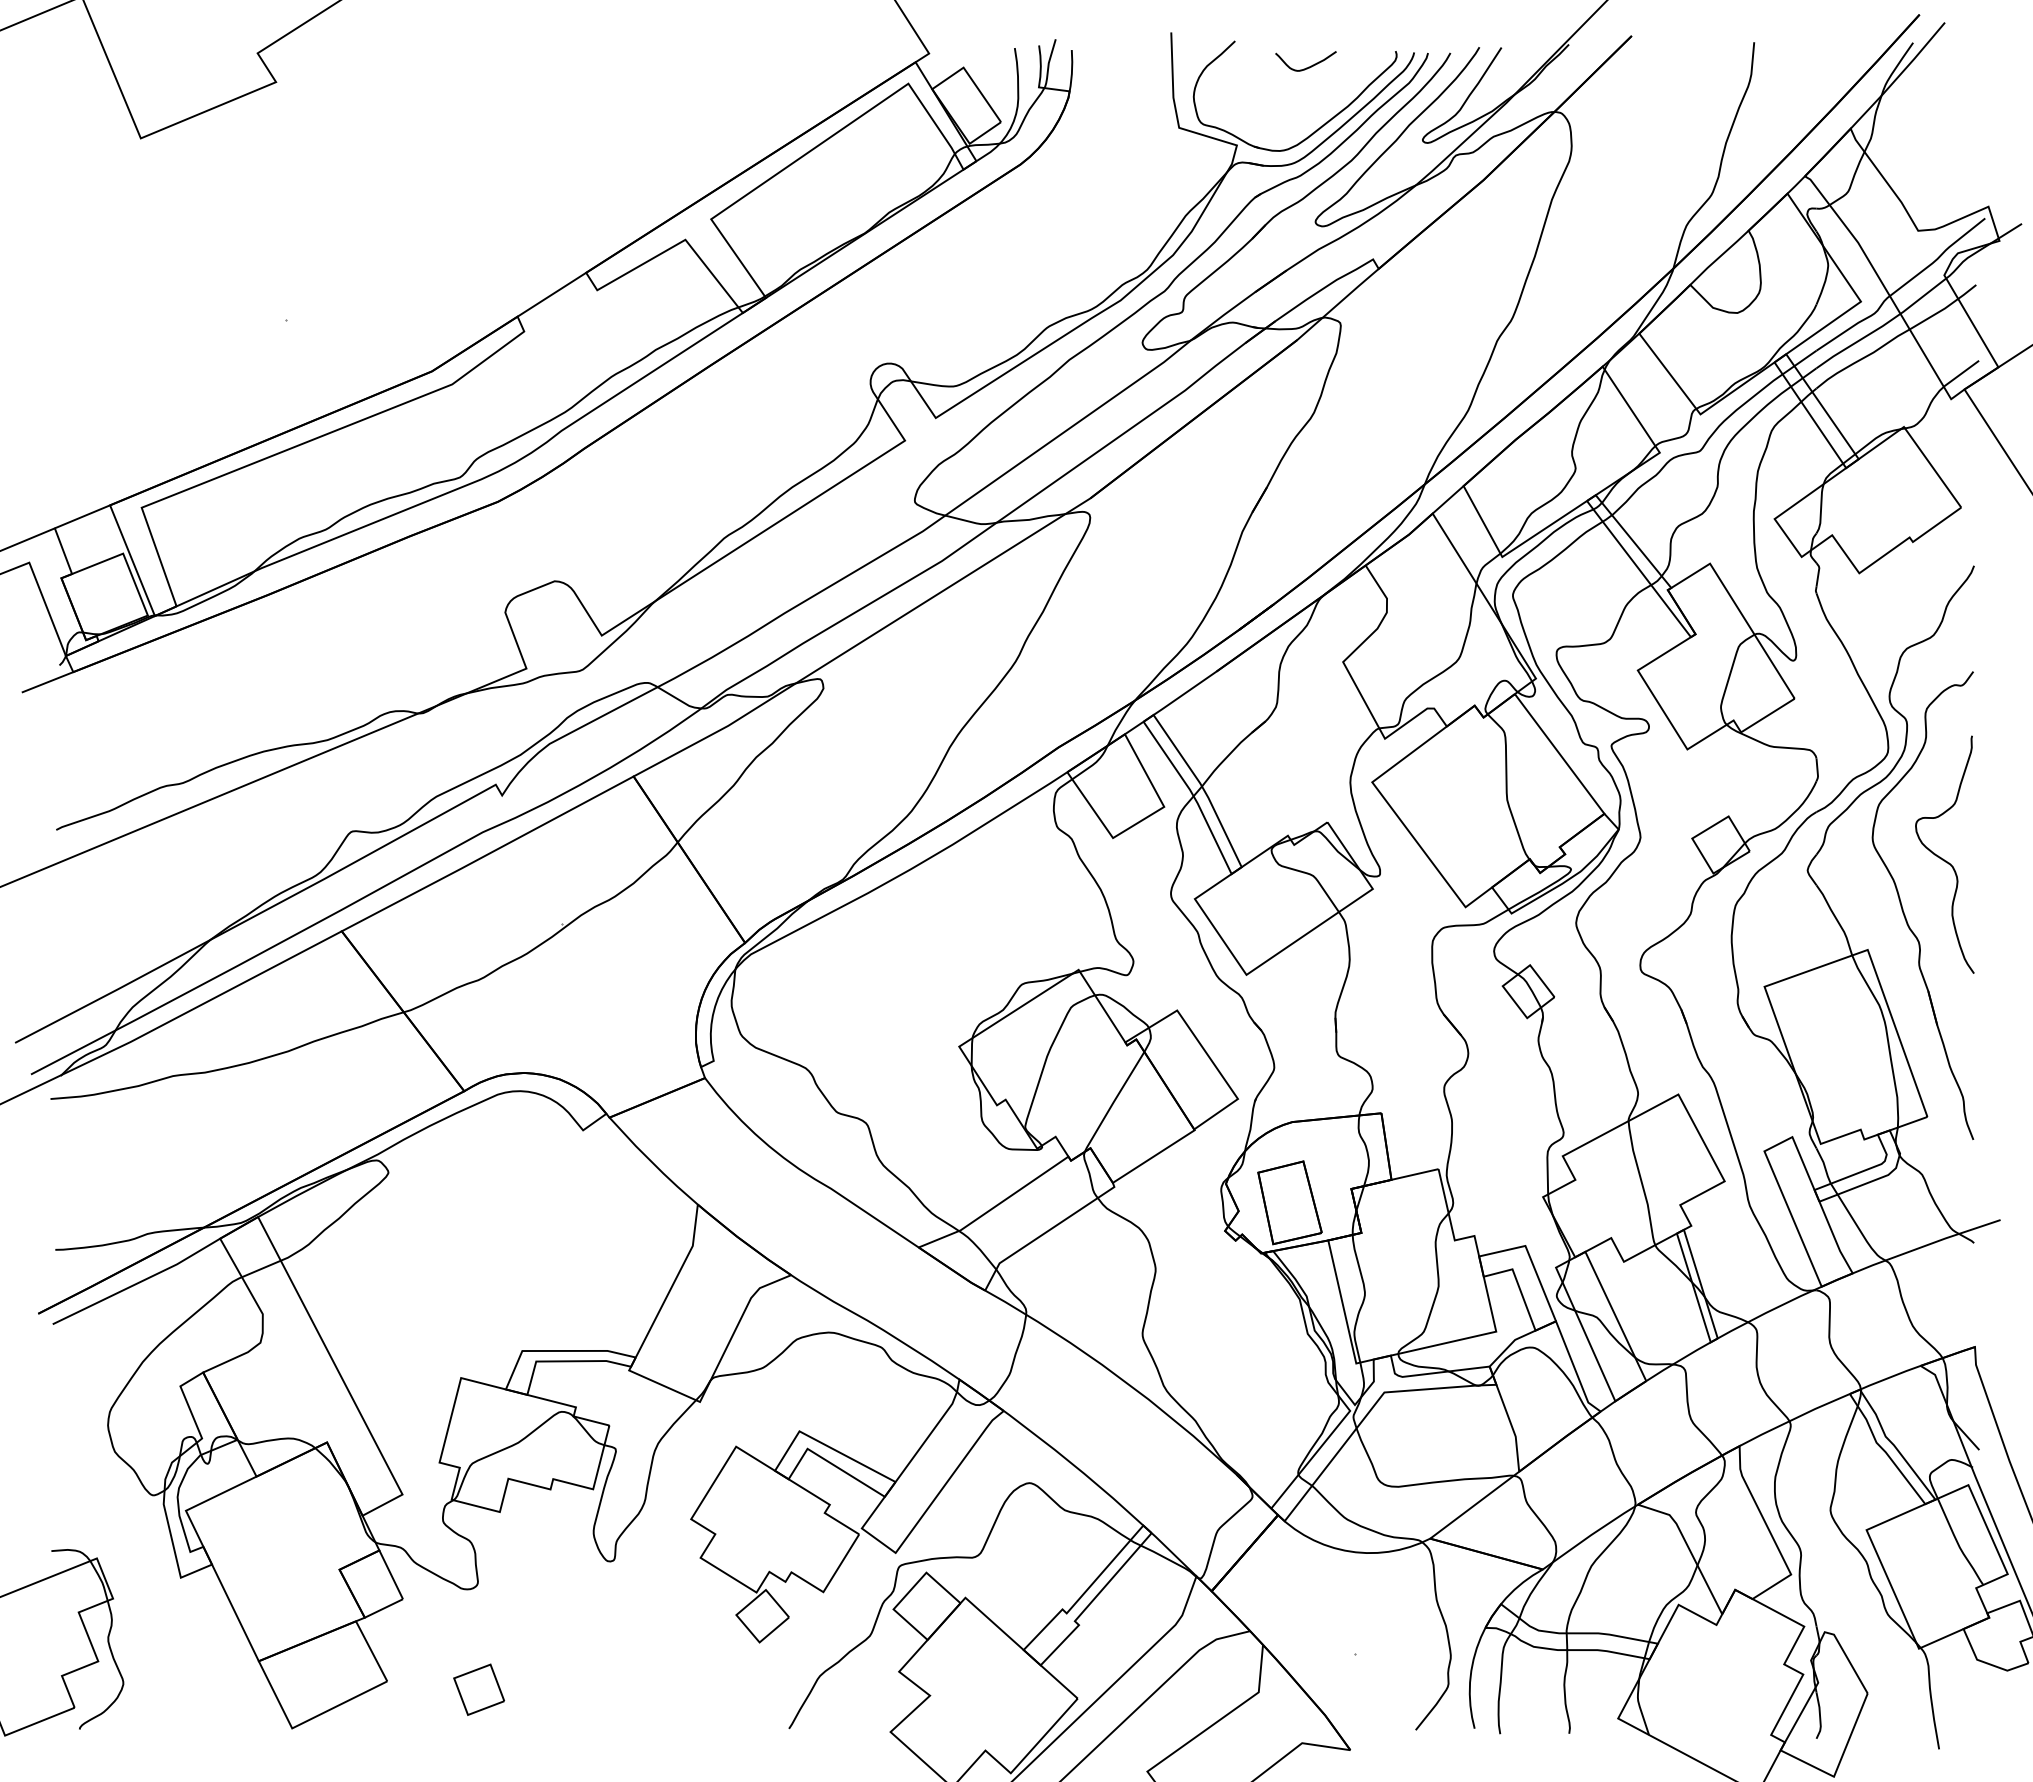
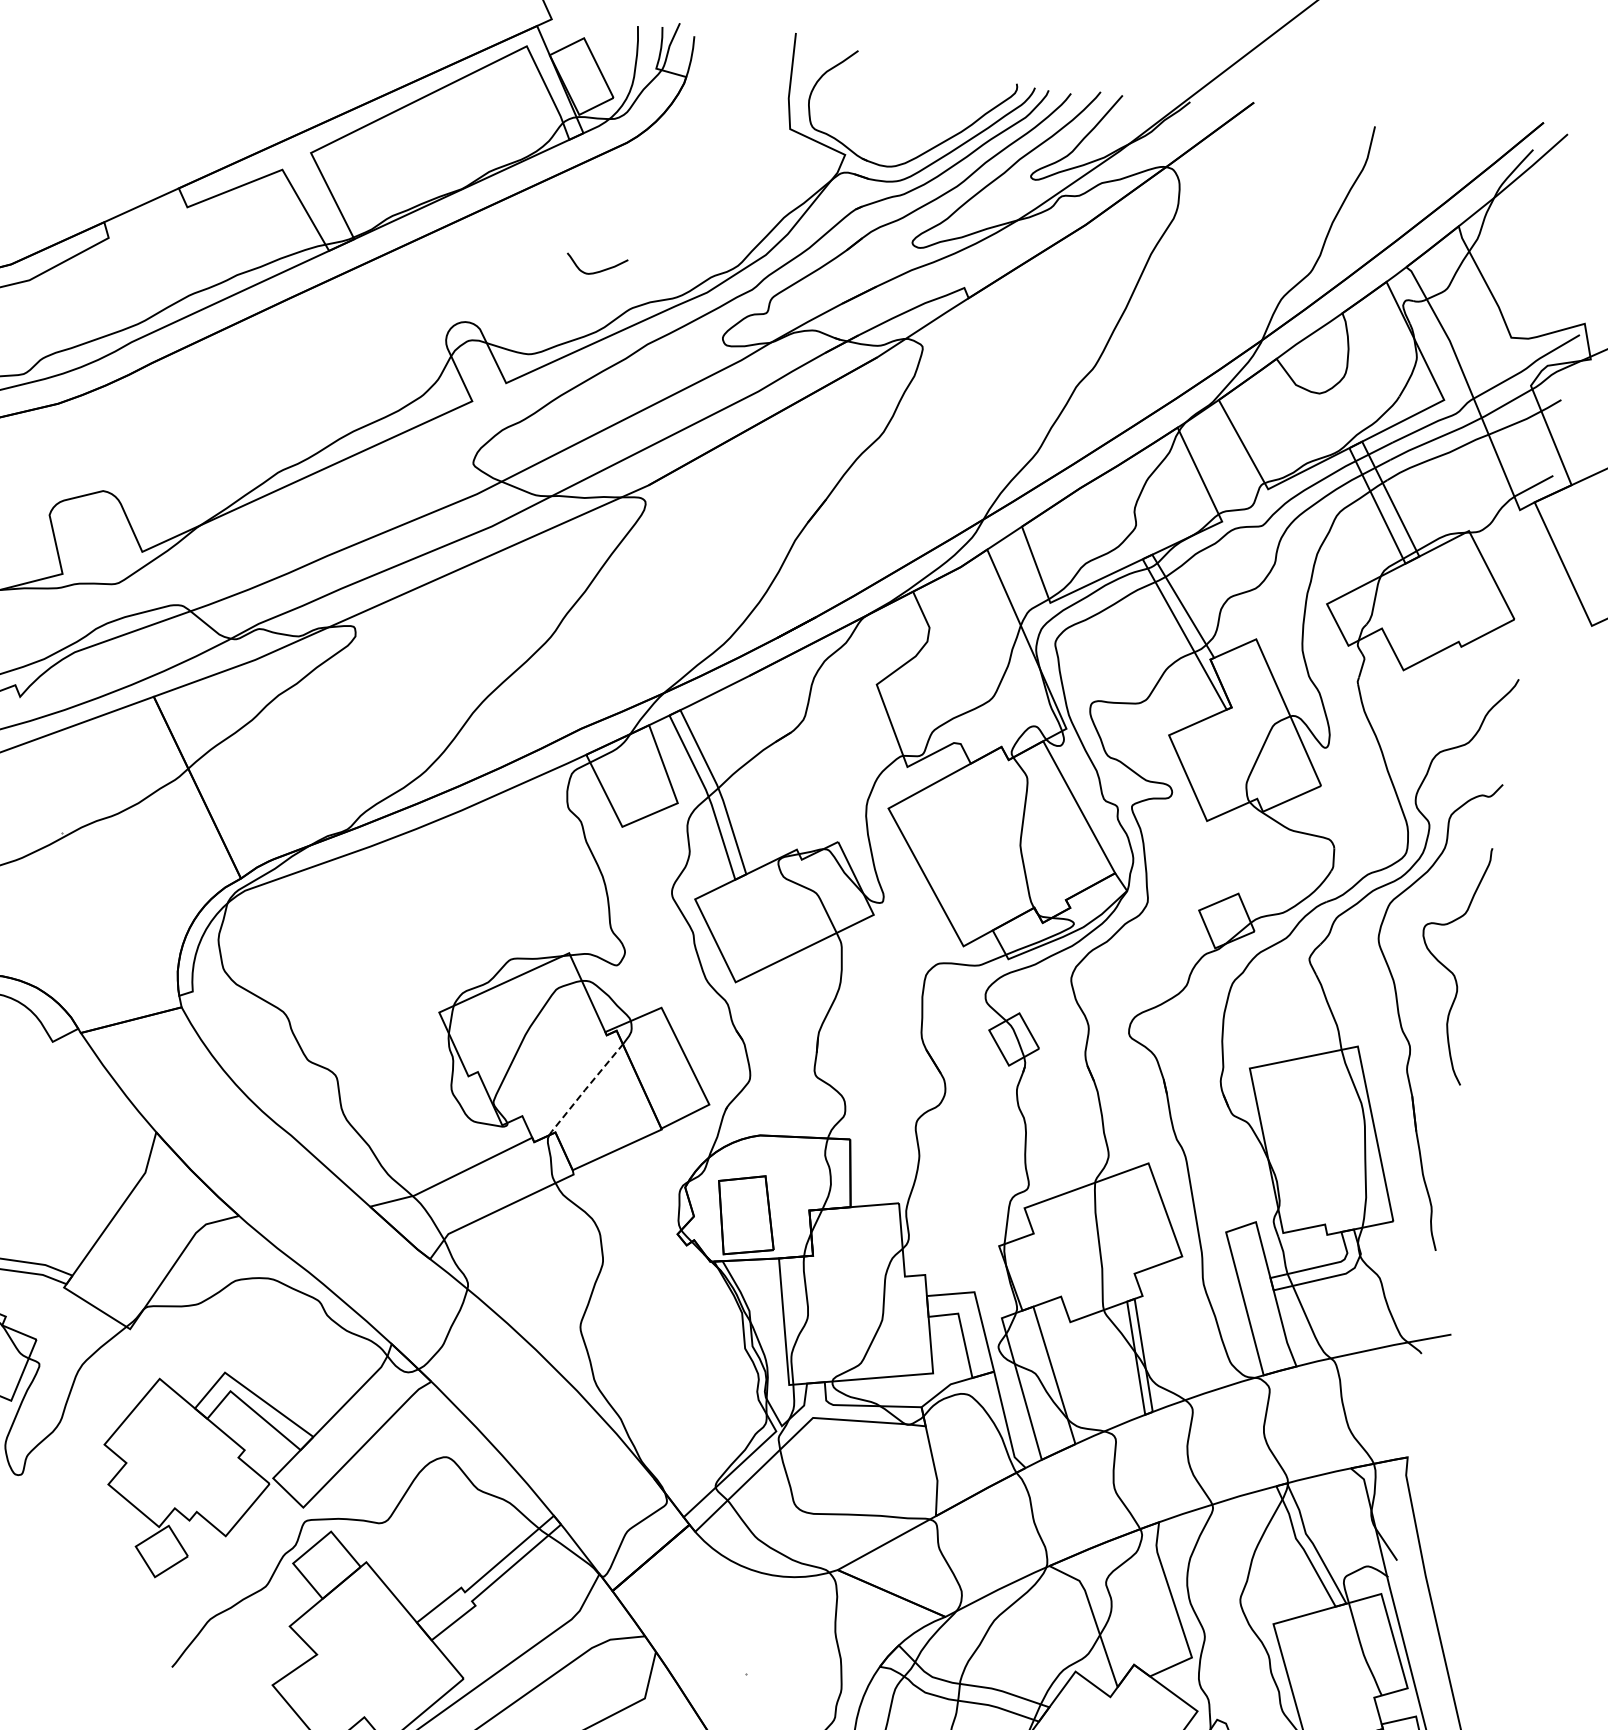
curve: (1308, 66) -> (598, 270), moved
line: (1113, 1102) -> (584, 1090), solid -> dashed

